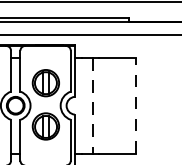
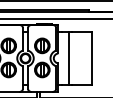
line: (93, 105) -> (68, 58), dashed -> solid
line: (136, 105) -> (92, 58), dashed -> solid

